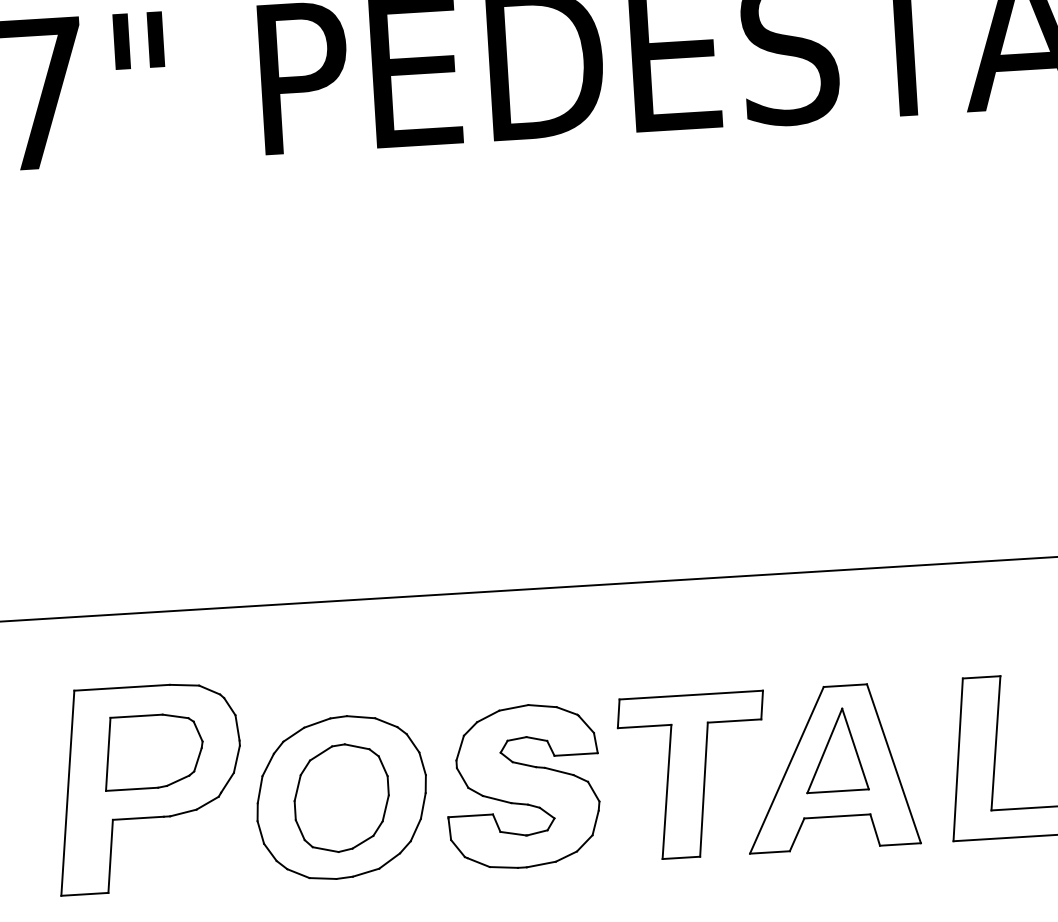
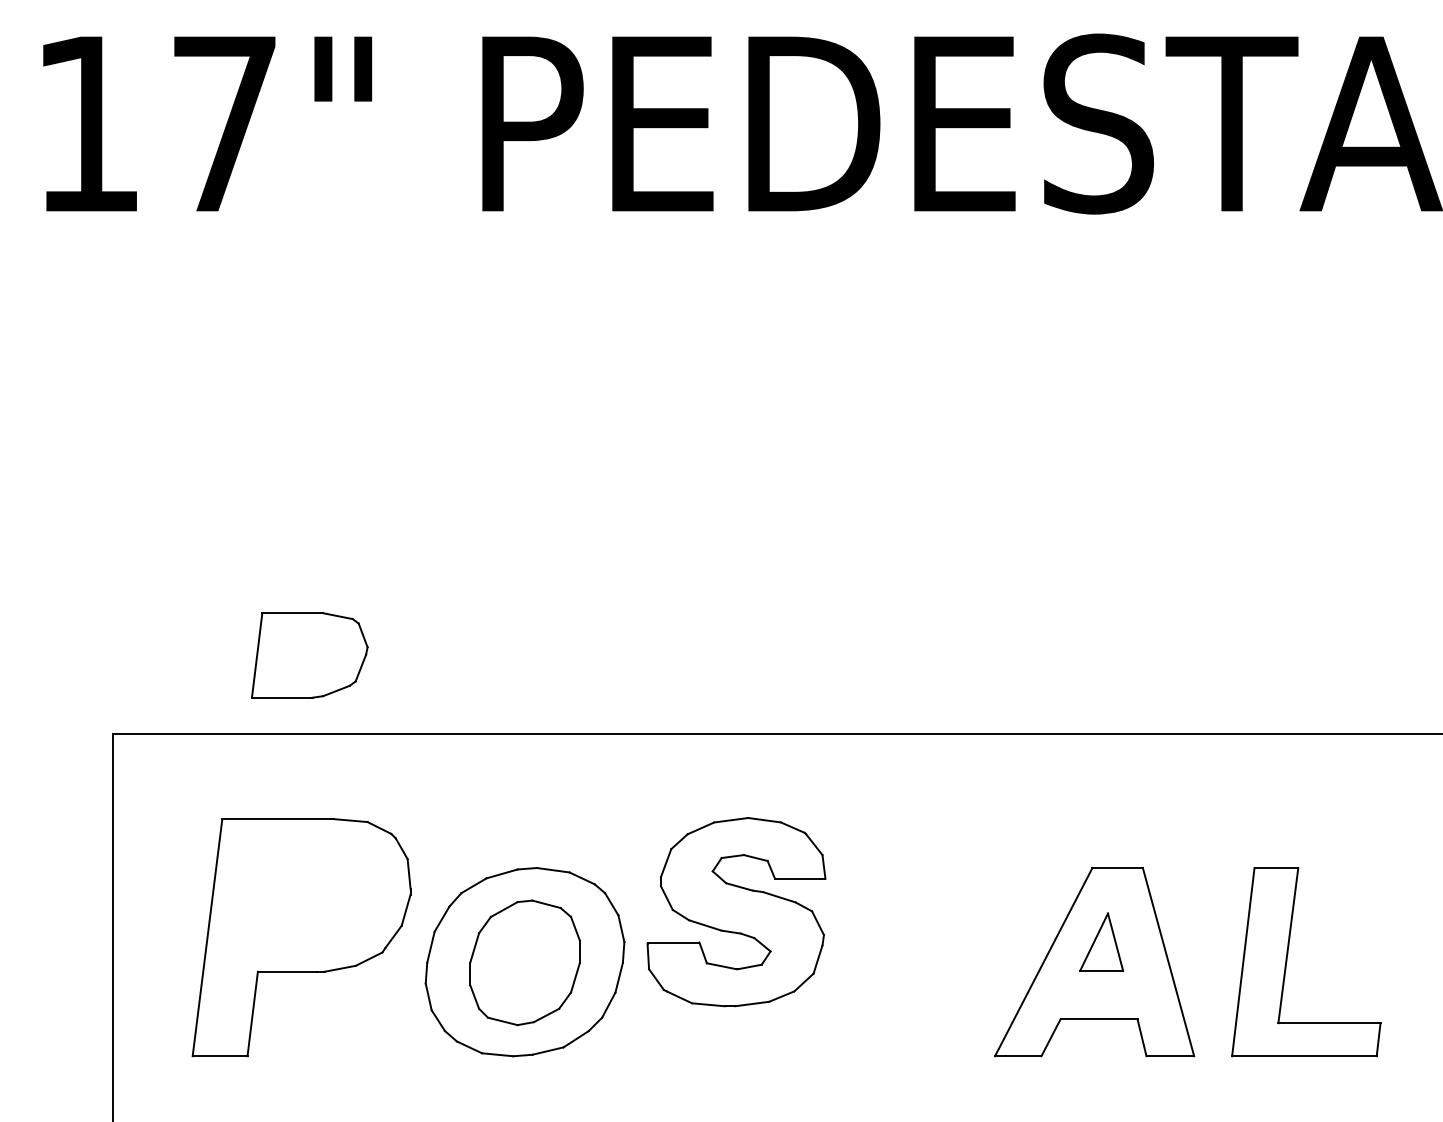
part: (835, 749) -> (1101, 941), size x0.6
part: (153, 751) -> (309, 655), moved
part: (693, 776) -> (935, 962), removed
part: (523, 786) -> (736, 912), moved

